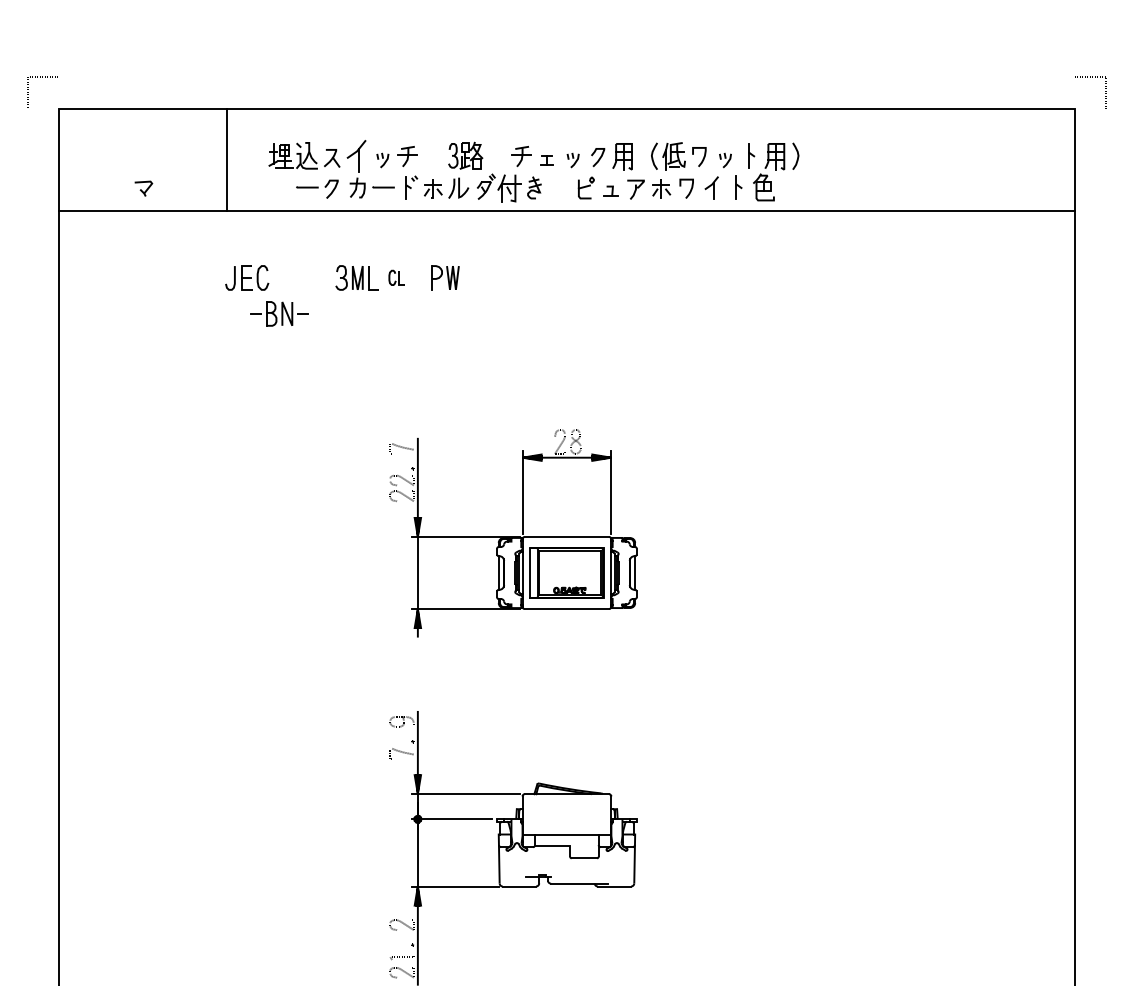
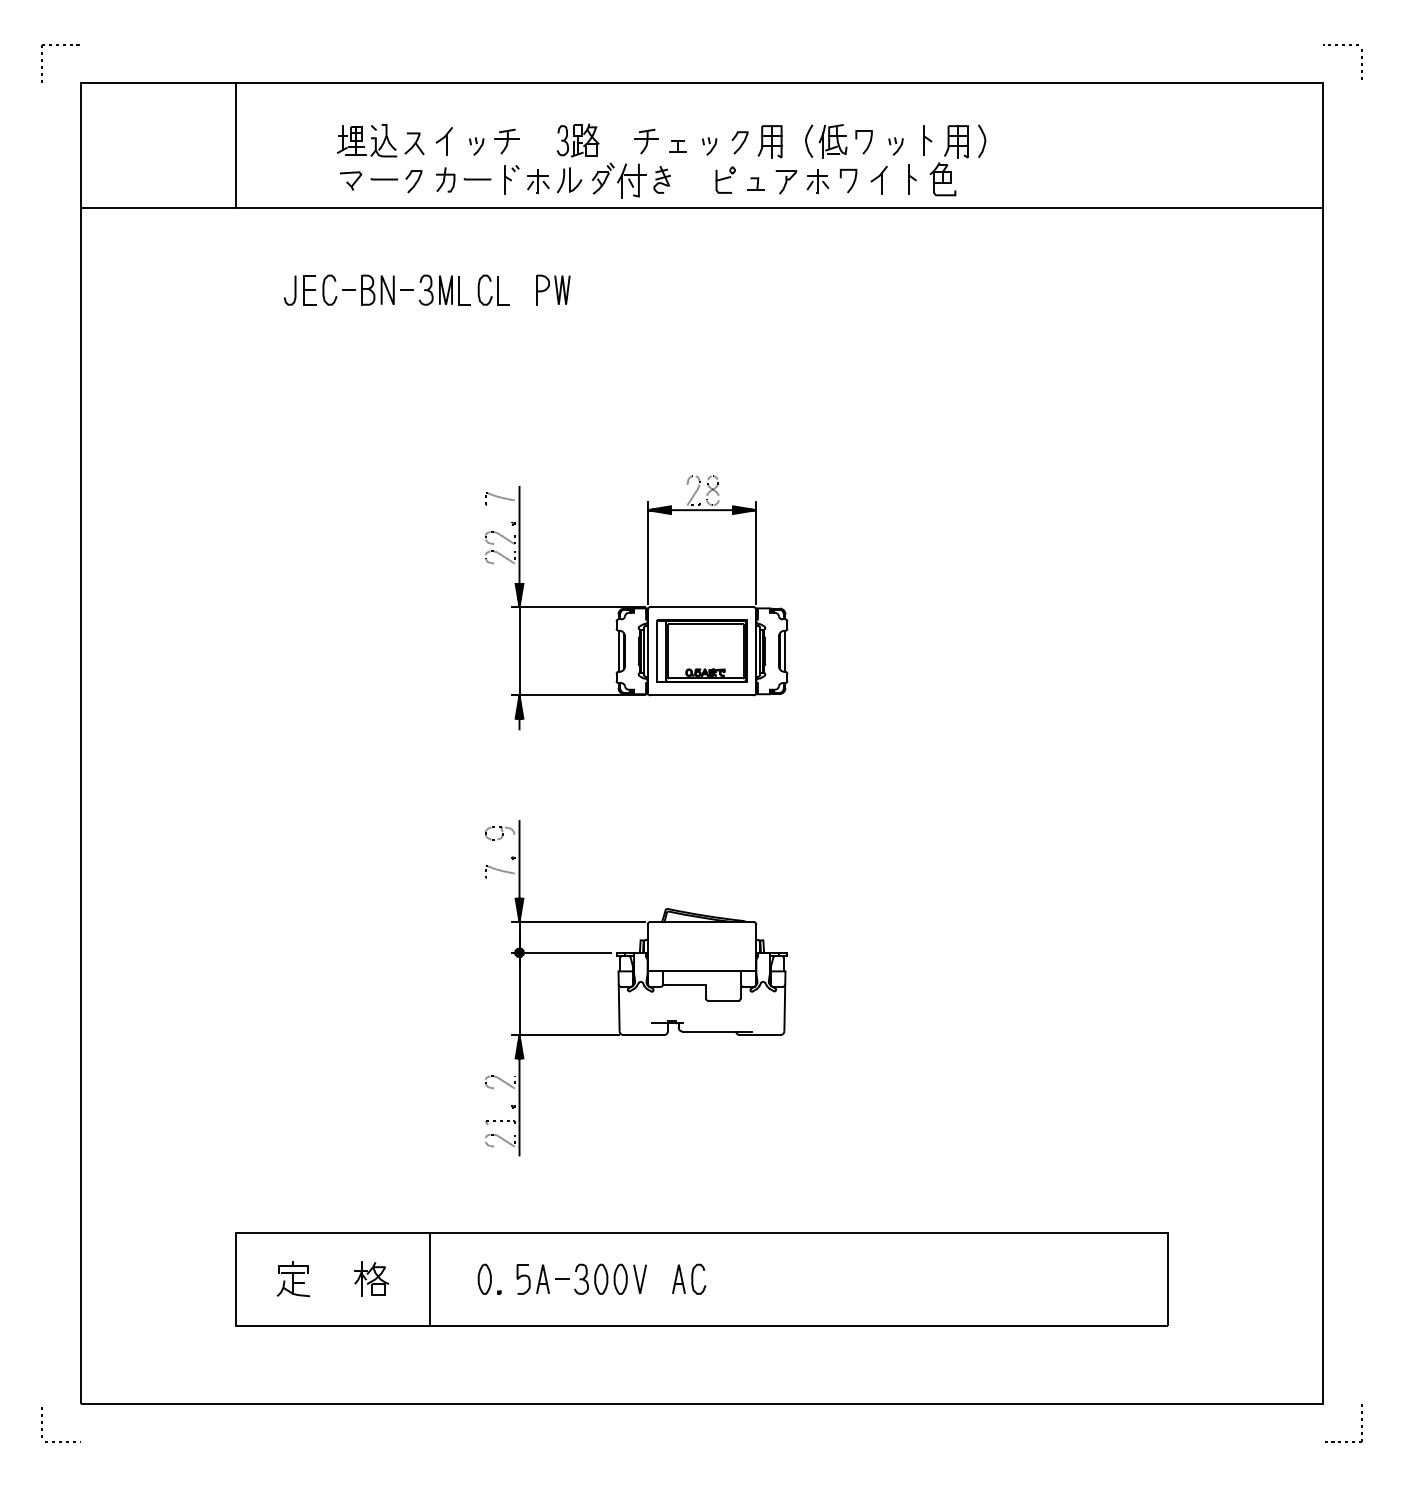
part: (355, 156) -> (443, 141), size x0.71
line: (227, 159) -> (236, 145), moved
part: (144, 188) -> (351, 180), moved
part: (396, 277) -> (493, 289), size x1.67
part: (278, 313) -> (377, 289), moved

